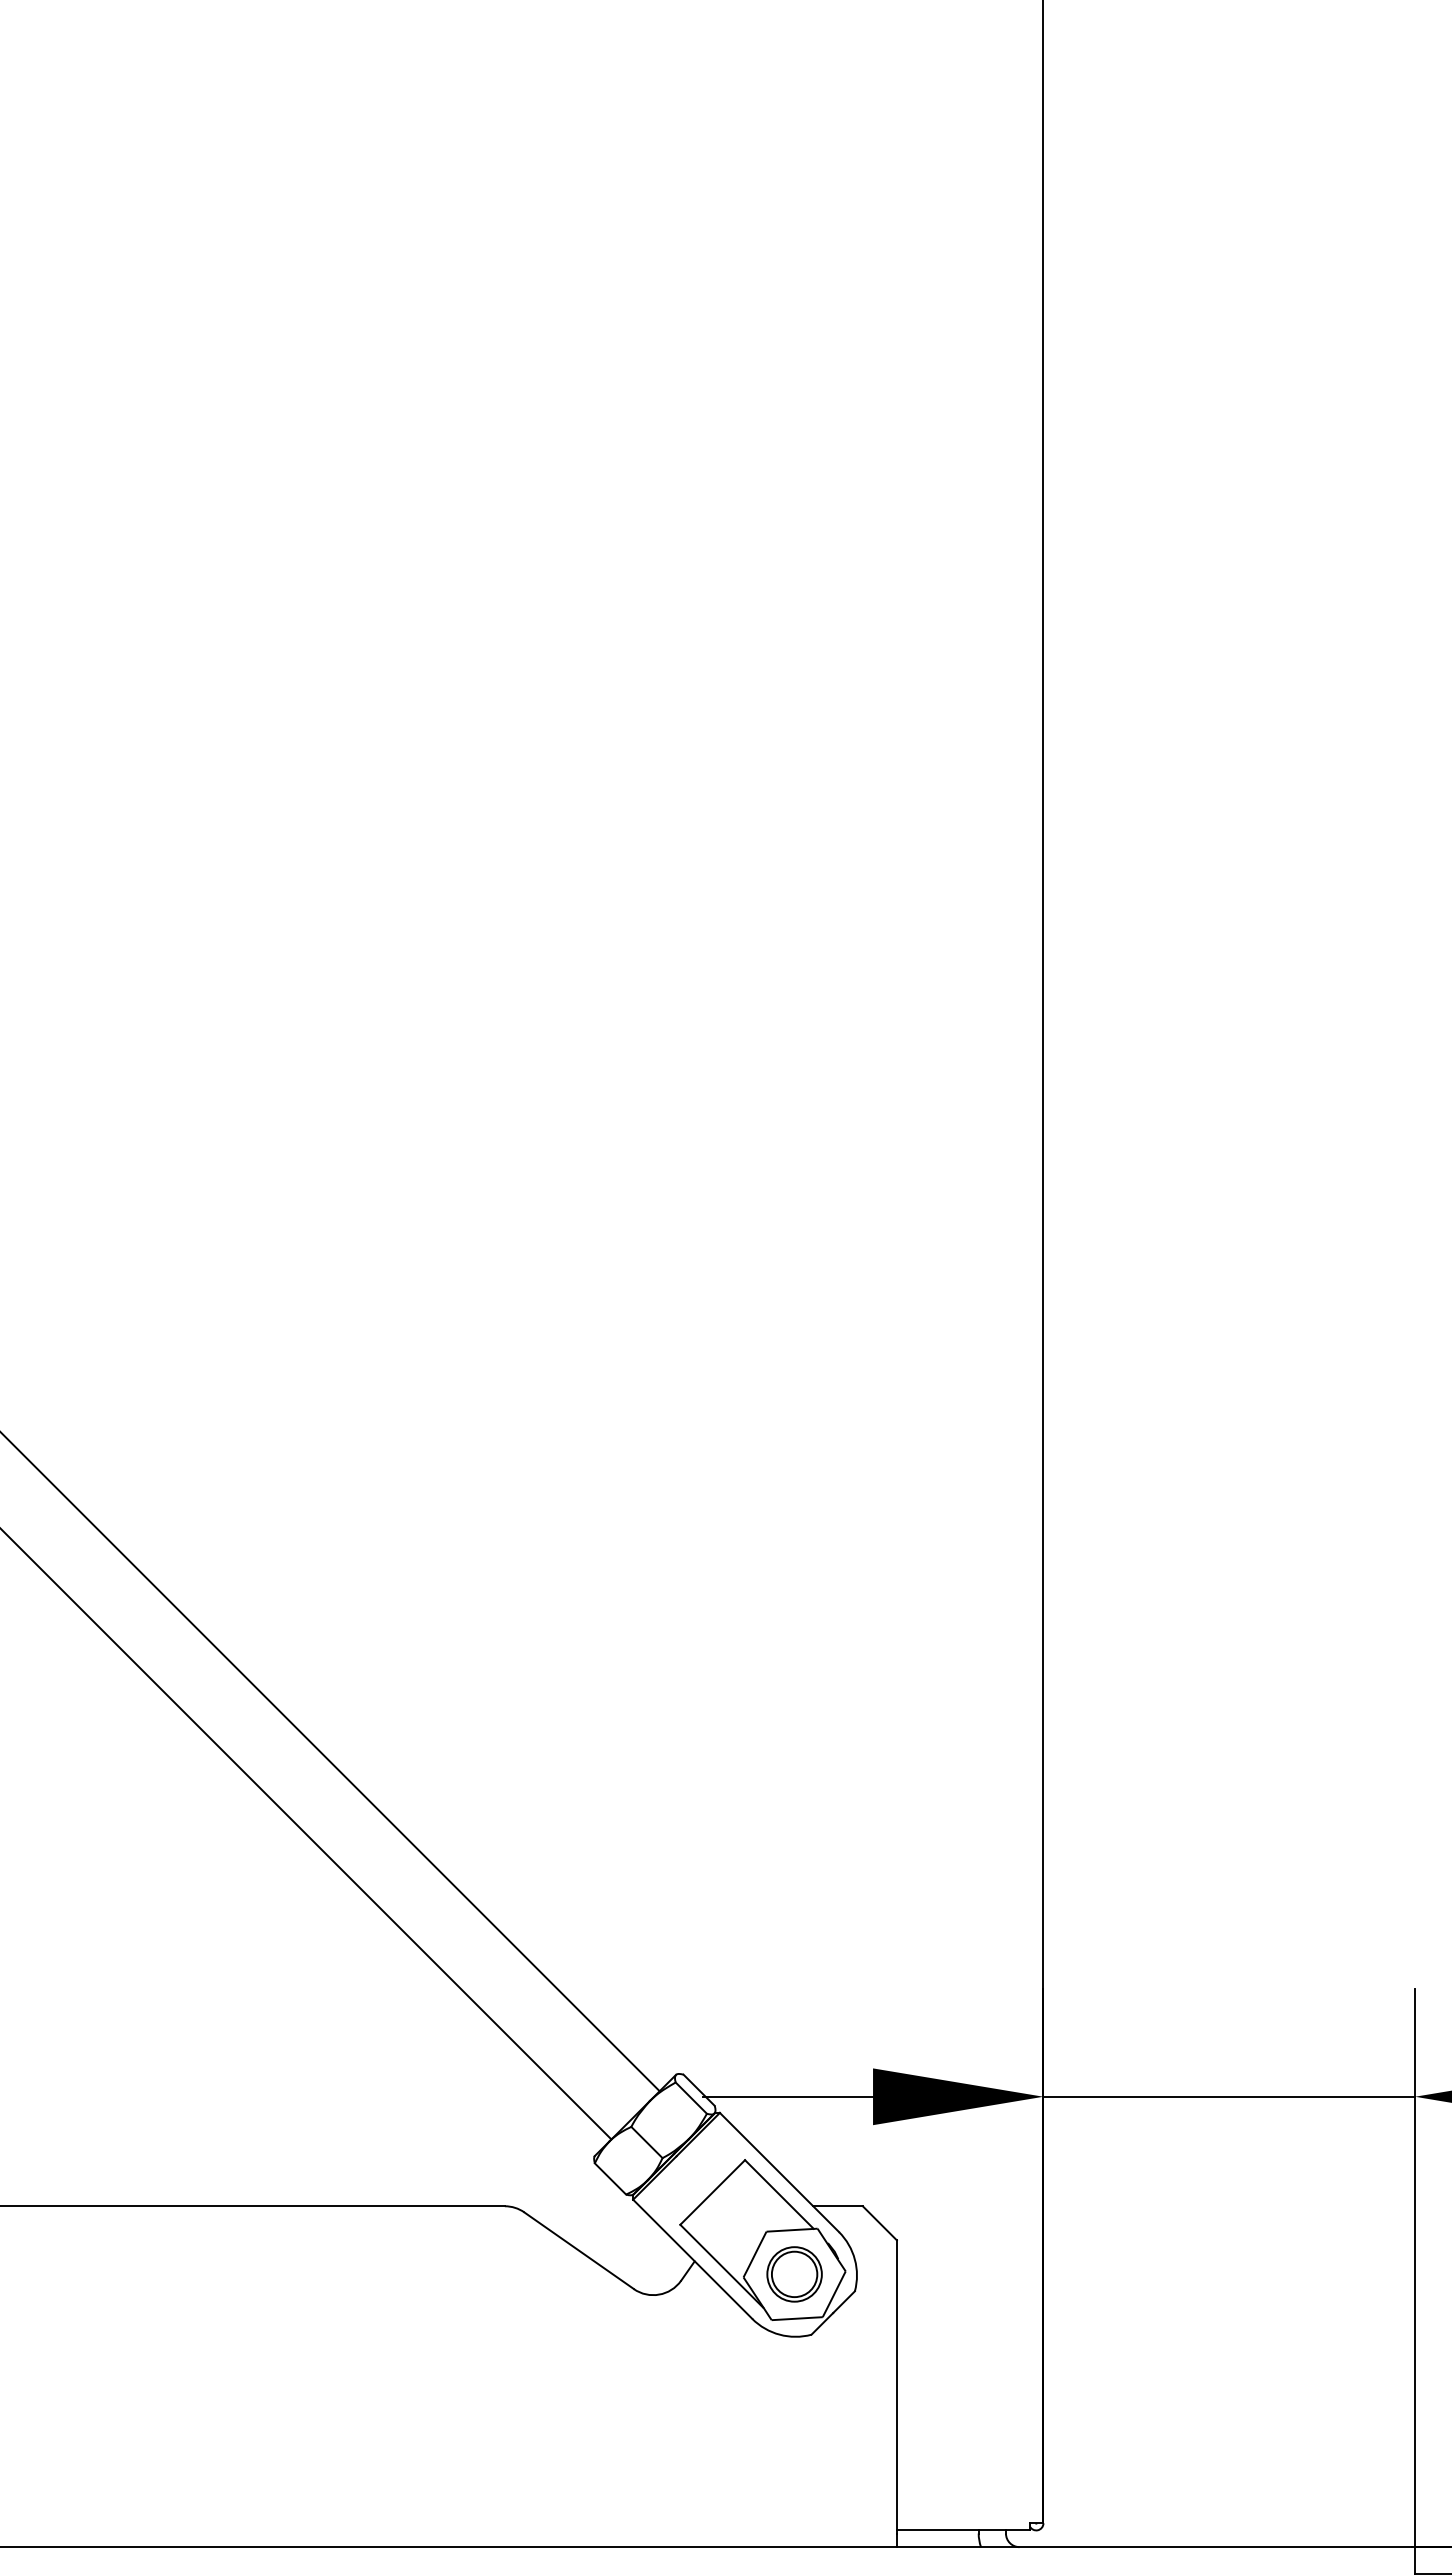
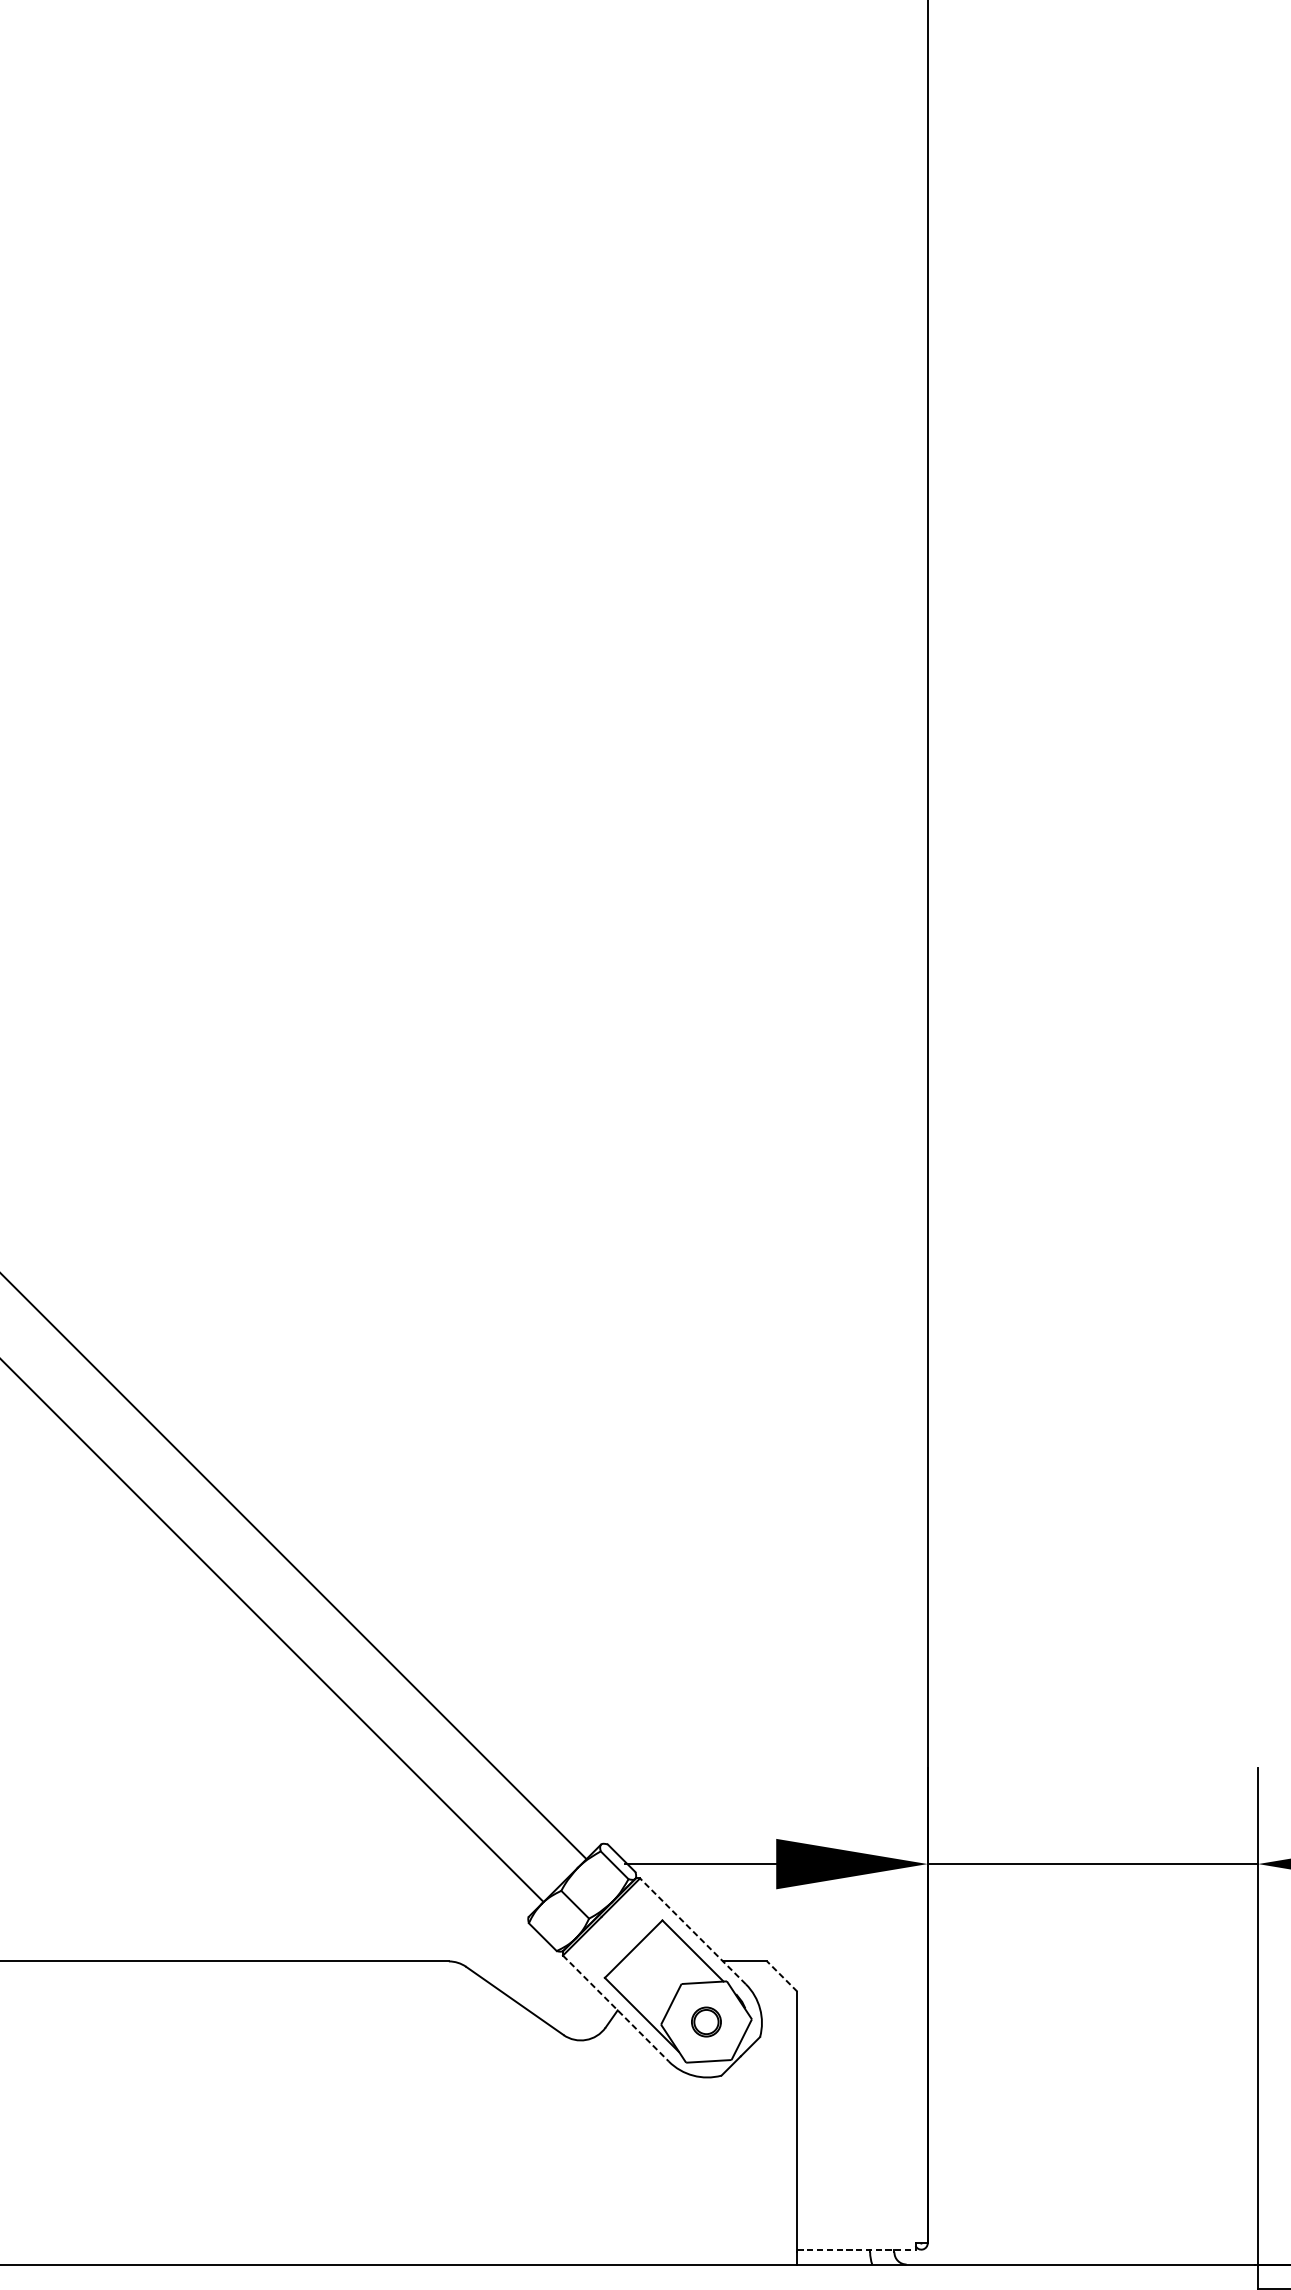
line: (779, 2172) -> (693, 1931), solid -> dashed
line: (879, 2222) -> (781, 1975), solid -> dashed
line: (693, 2259) -> (616, 2008), solid -> dashed
part: (794, 2274) -> (706, 2022), size x0.6
line: (963, 2530) -> (856, 2249), solid -> dashed

